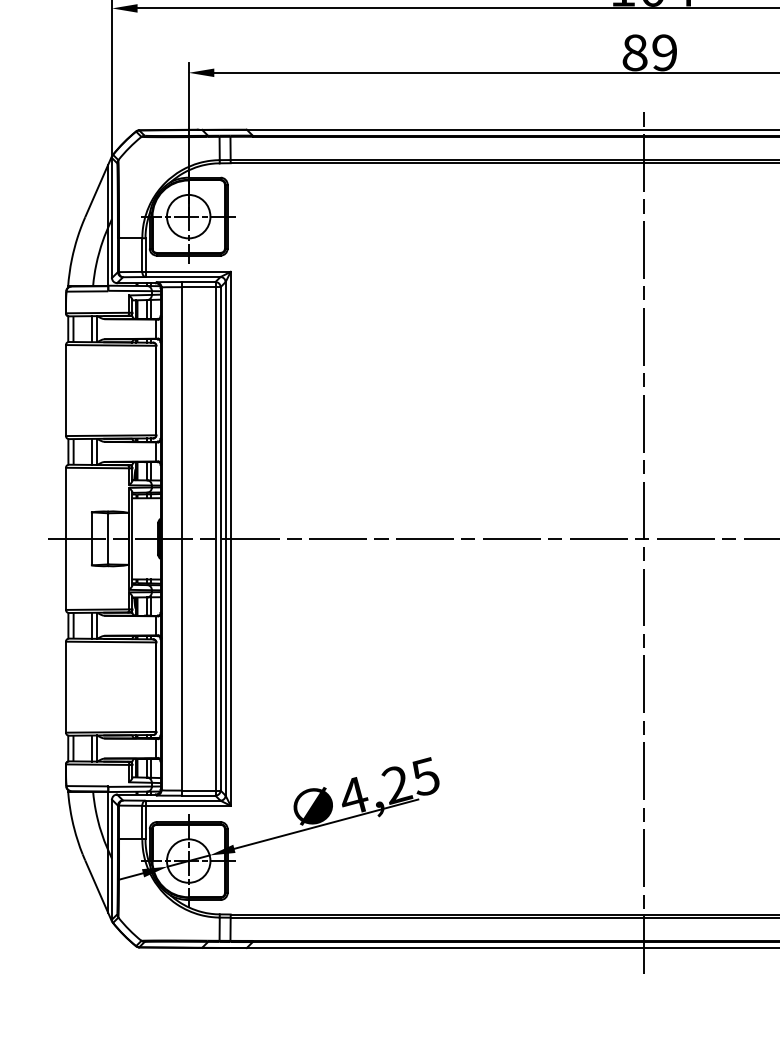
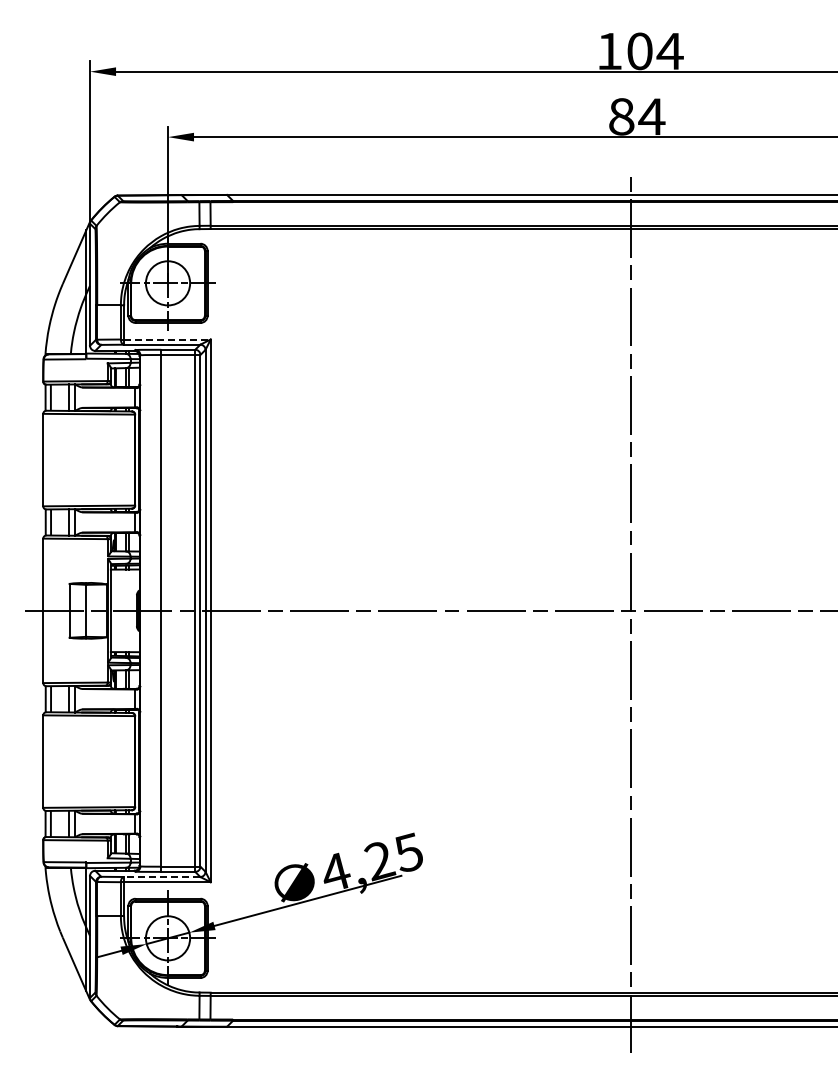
text: (664, 52) -> (651, 116), 89 -> 84
line: (188, 271) -> (167, 339), solid -> dashed
line: (182, 800) -> (161, 876), solid -> dashed

